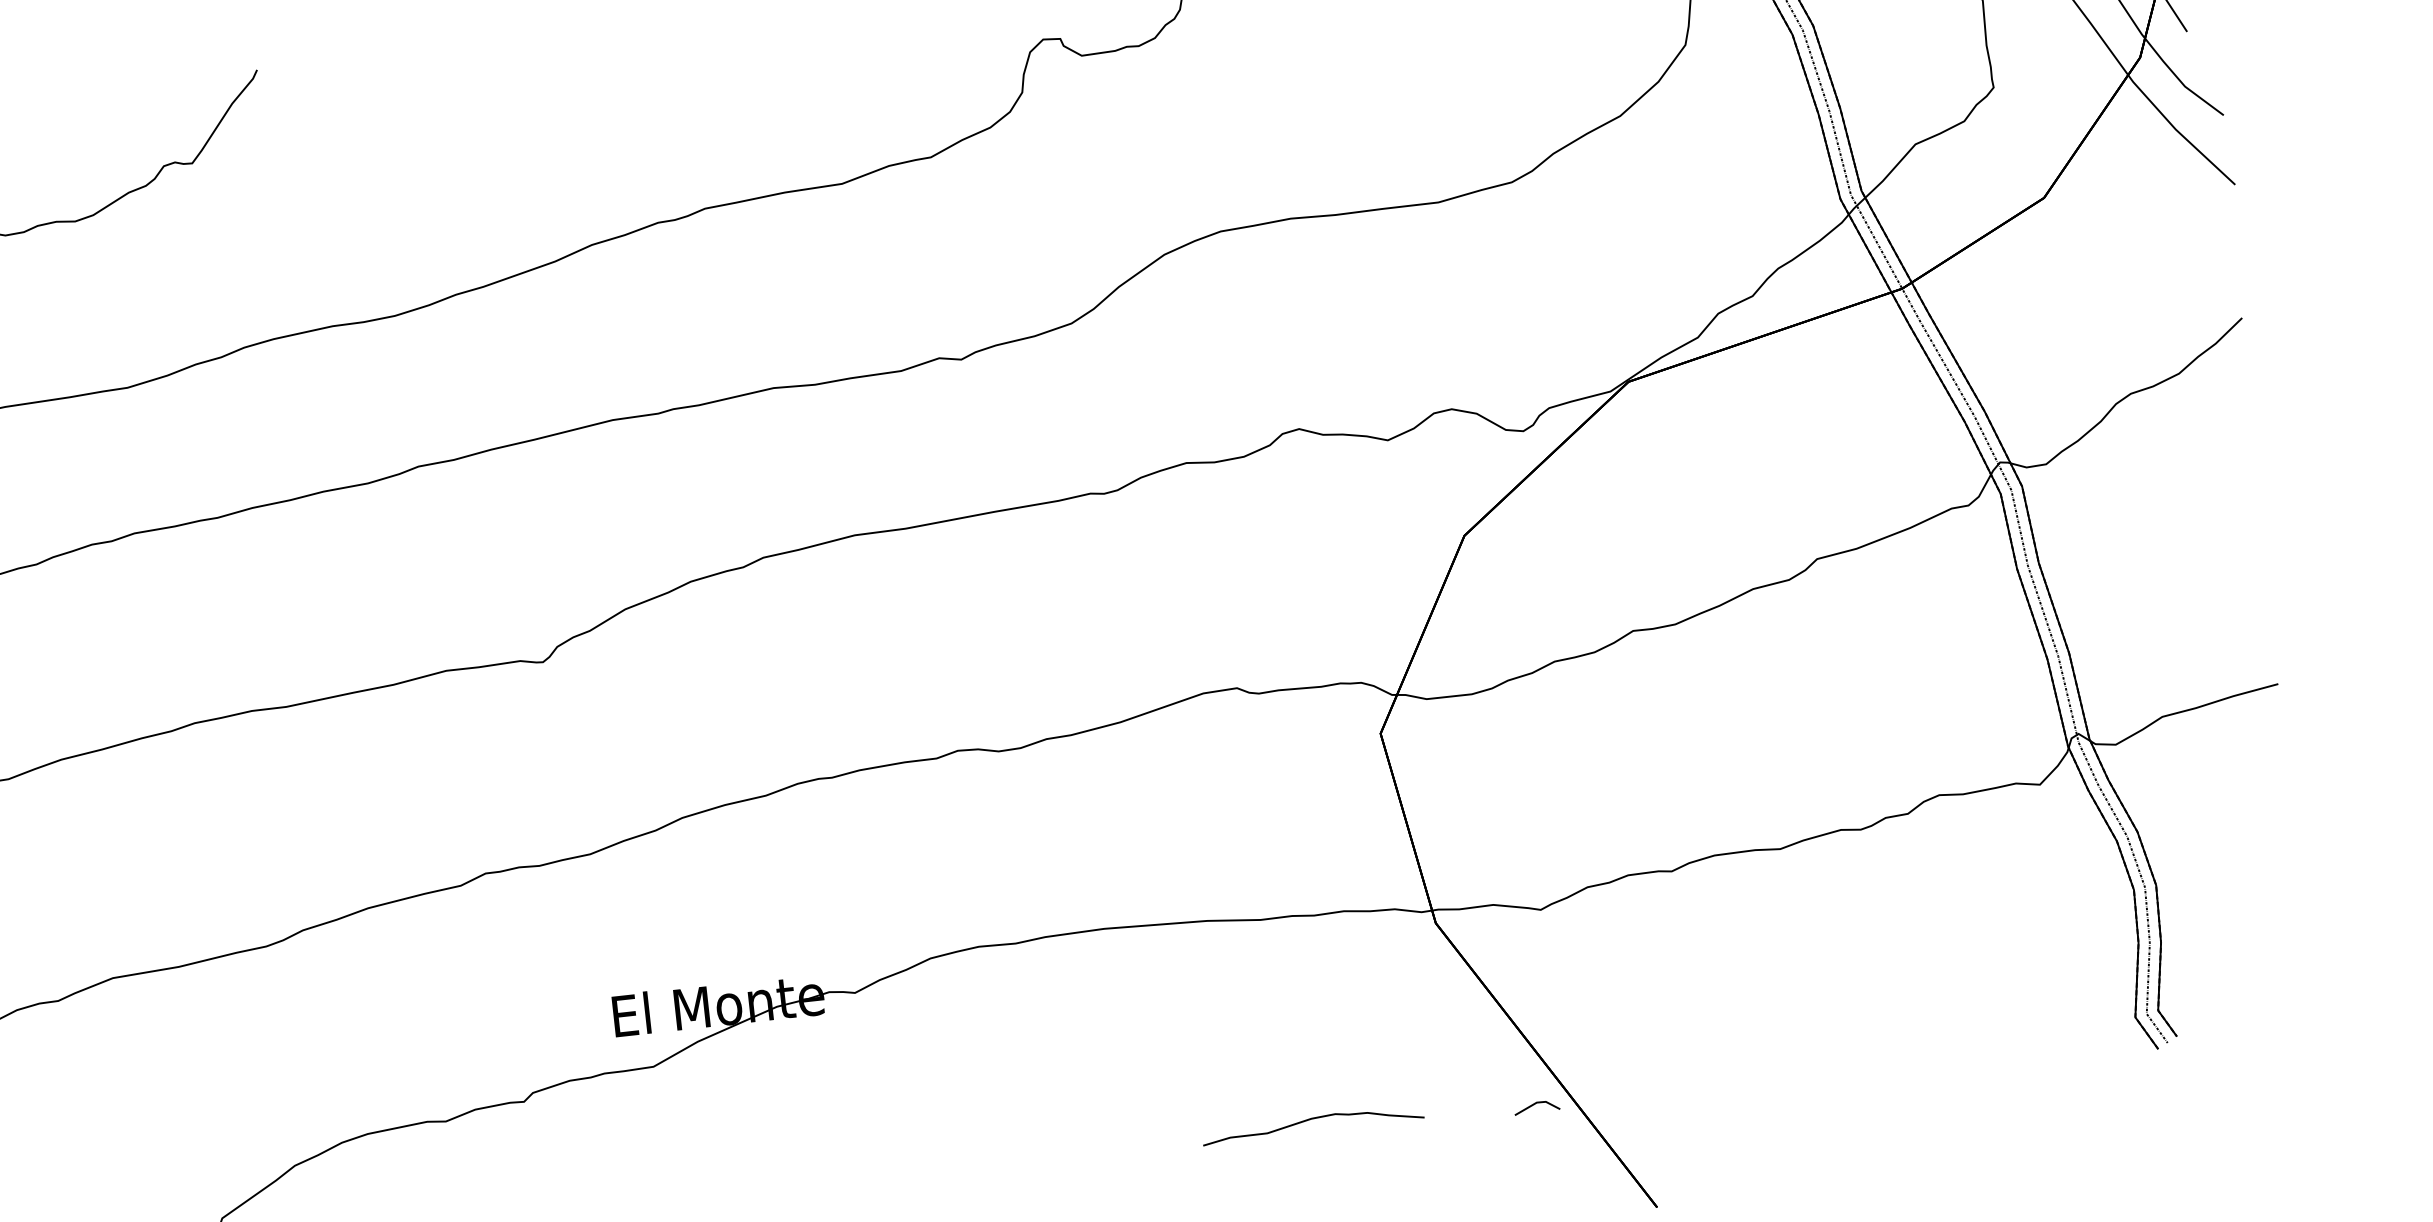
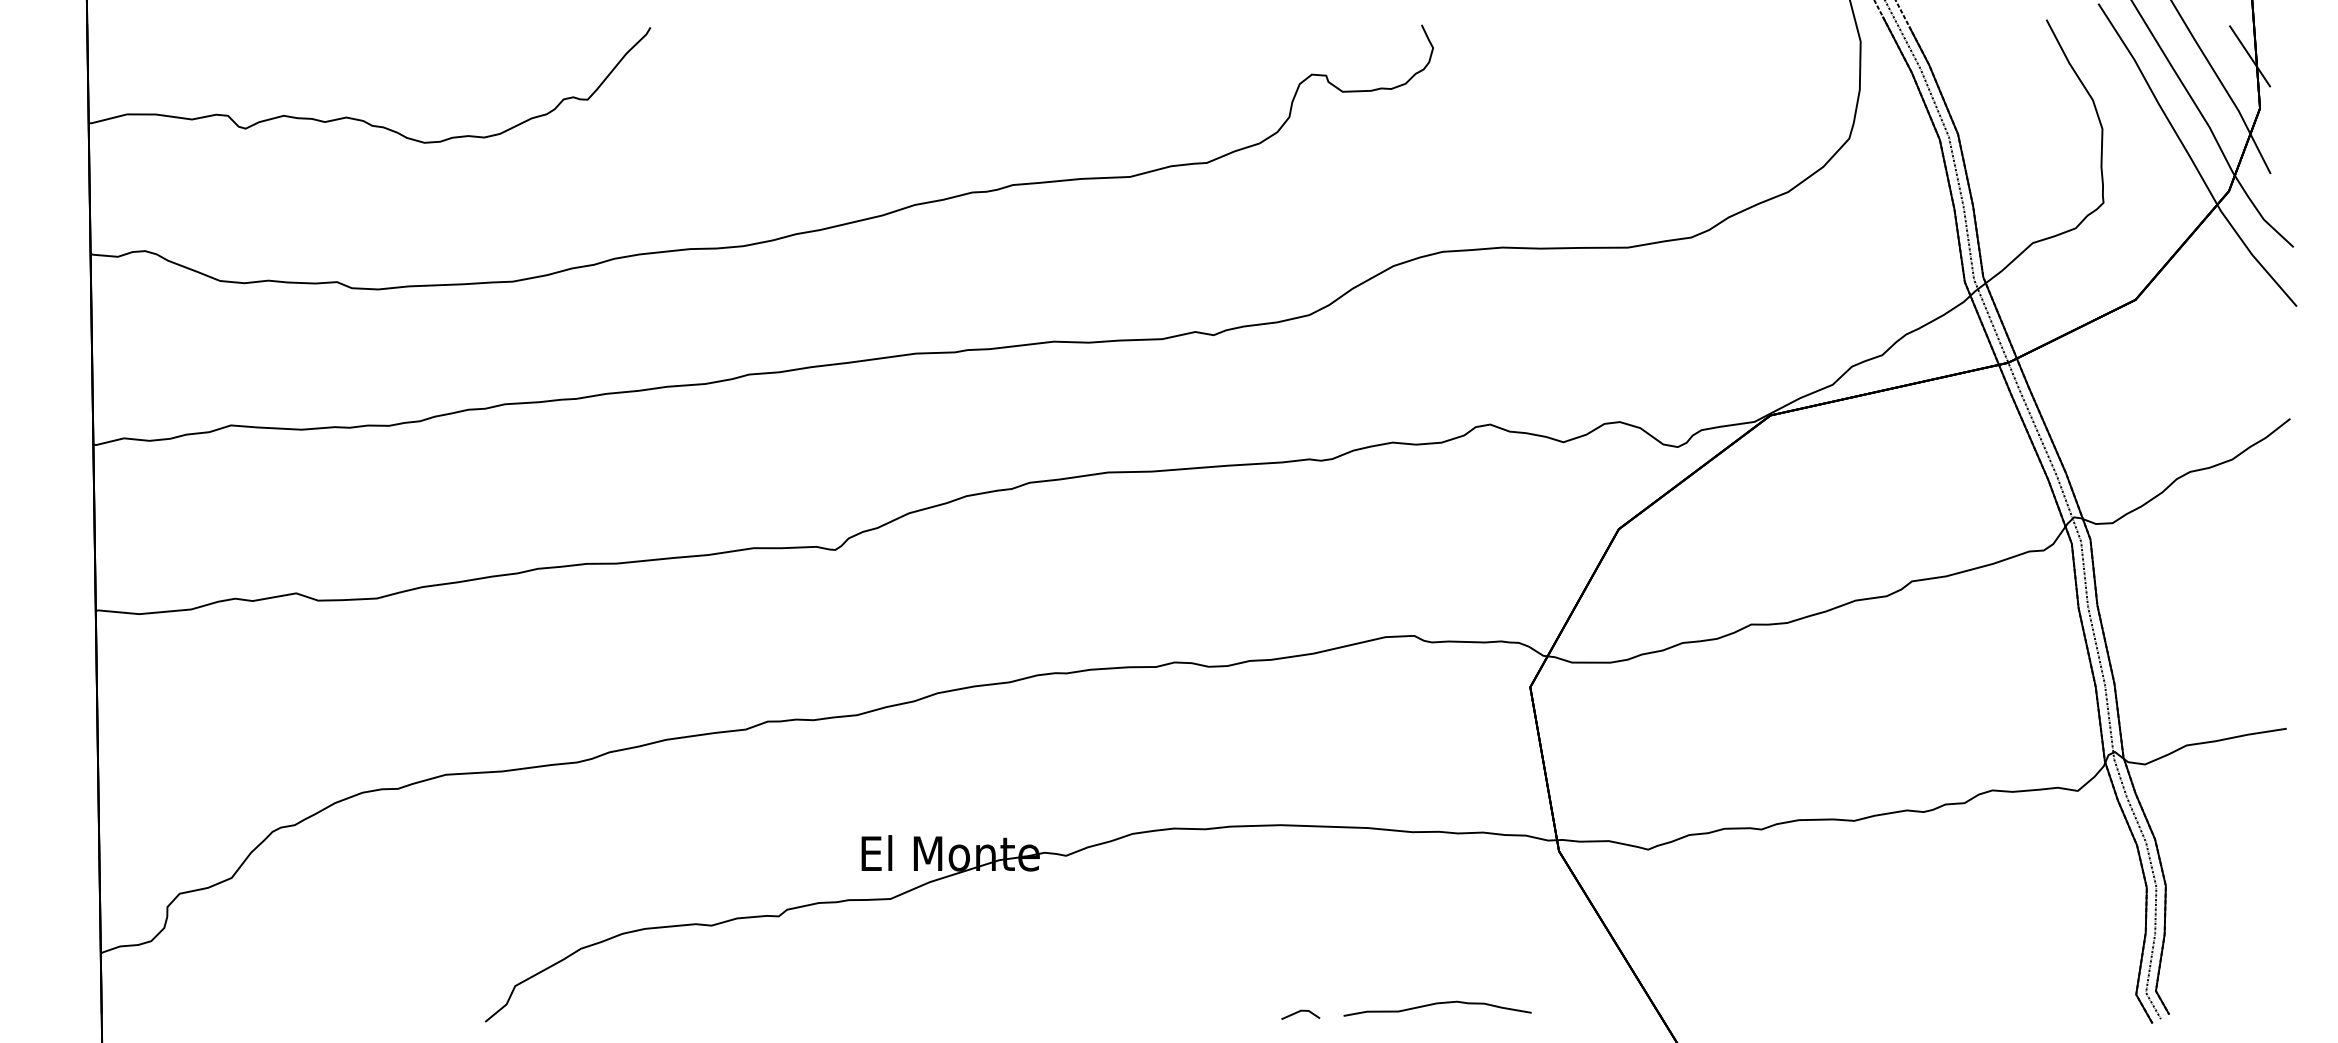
line: (1535, 1104) -> (1299, 1012), moved

